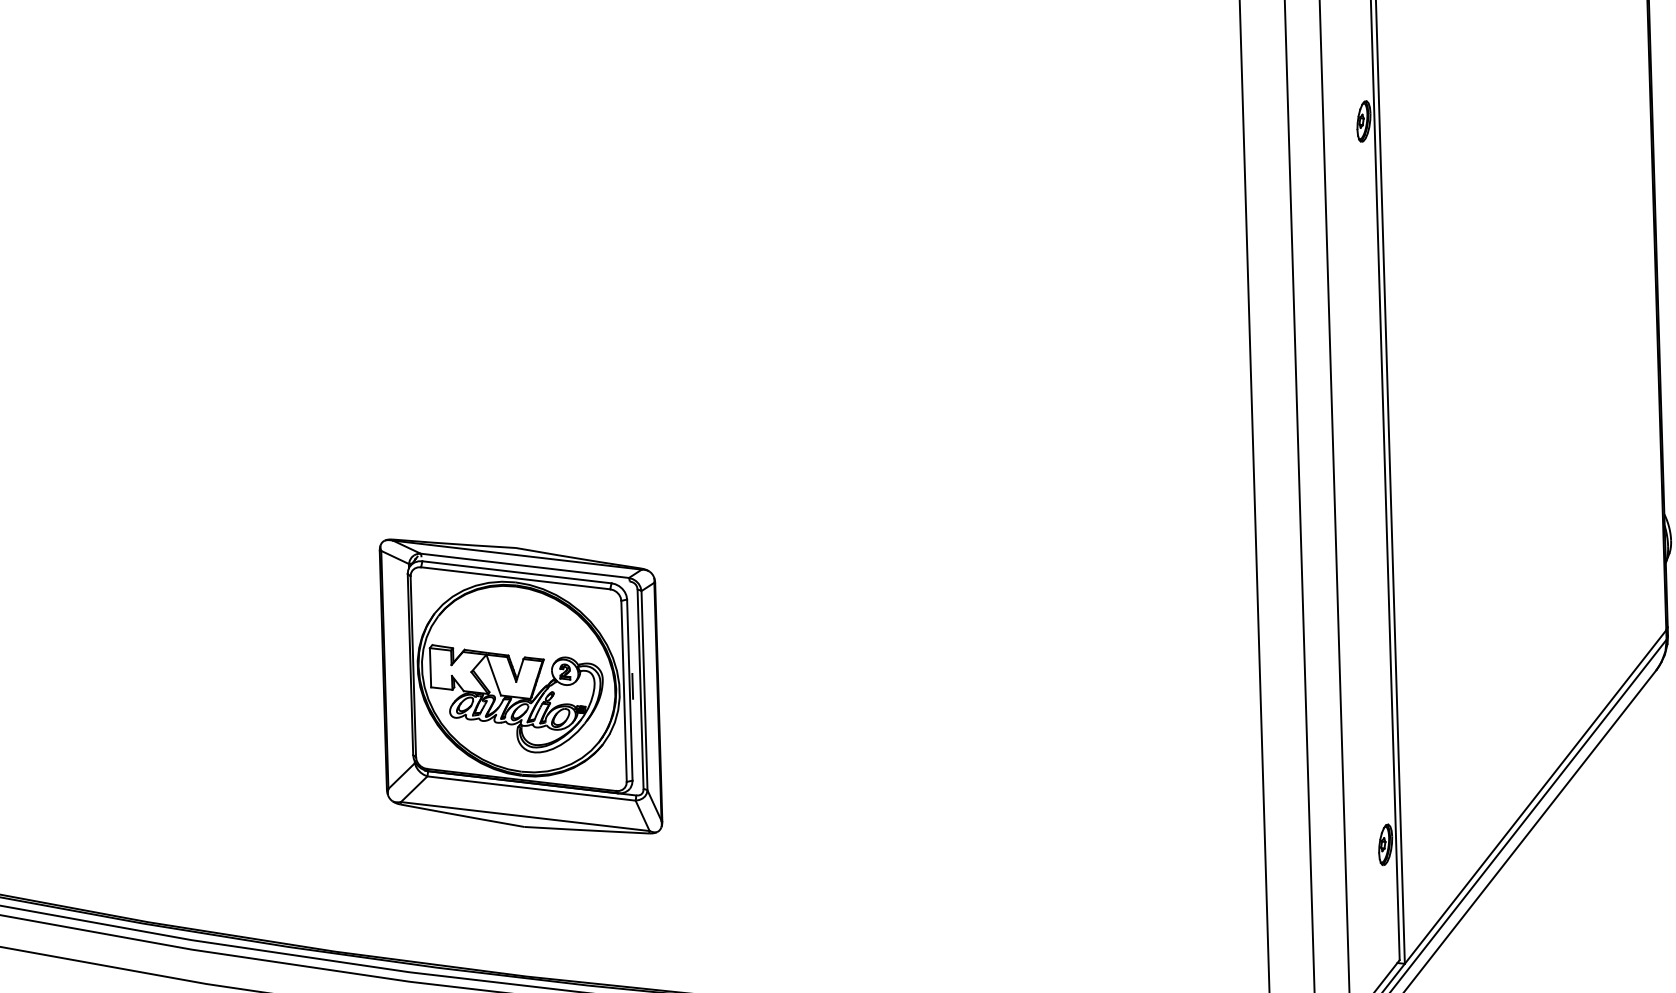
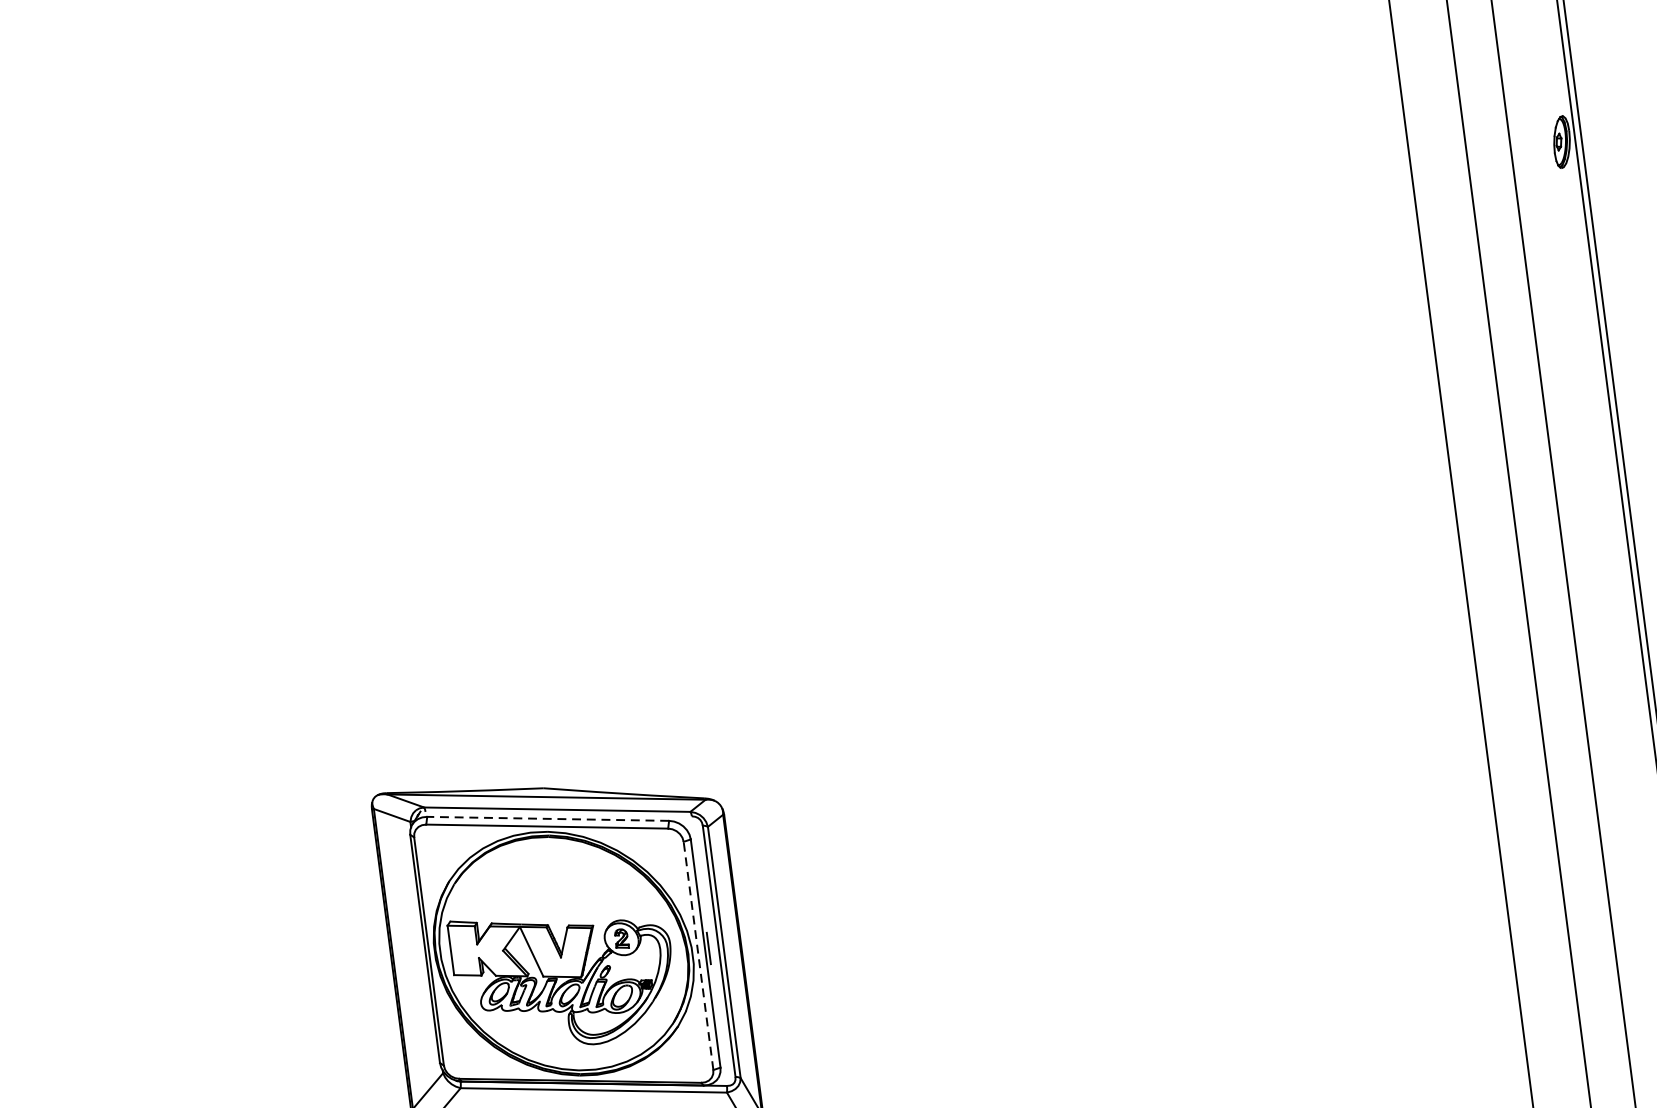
line: (516, 572) -> (547, 819), solid -> dashed
line: (624, 691) -> (699, 955), solid -> dashed

